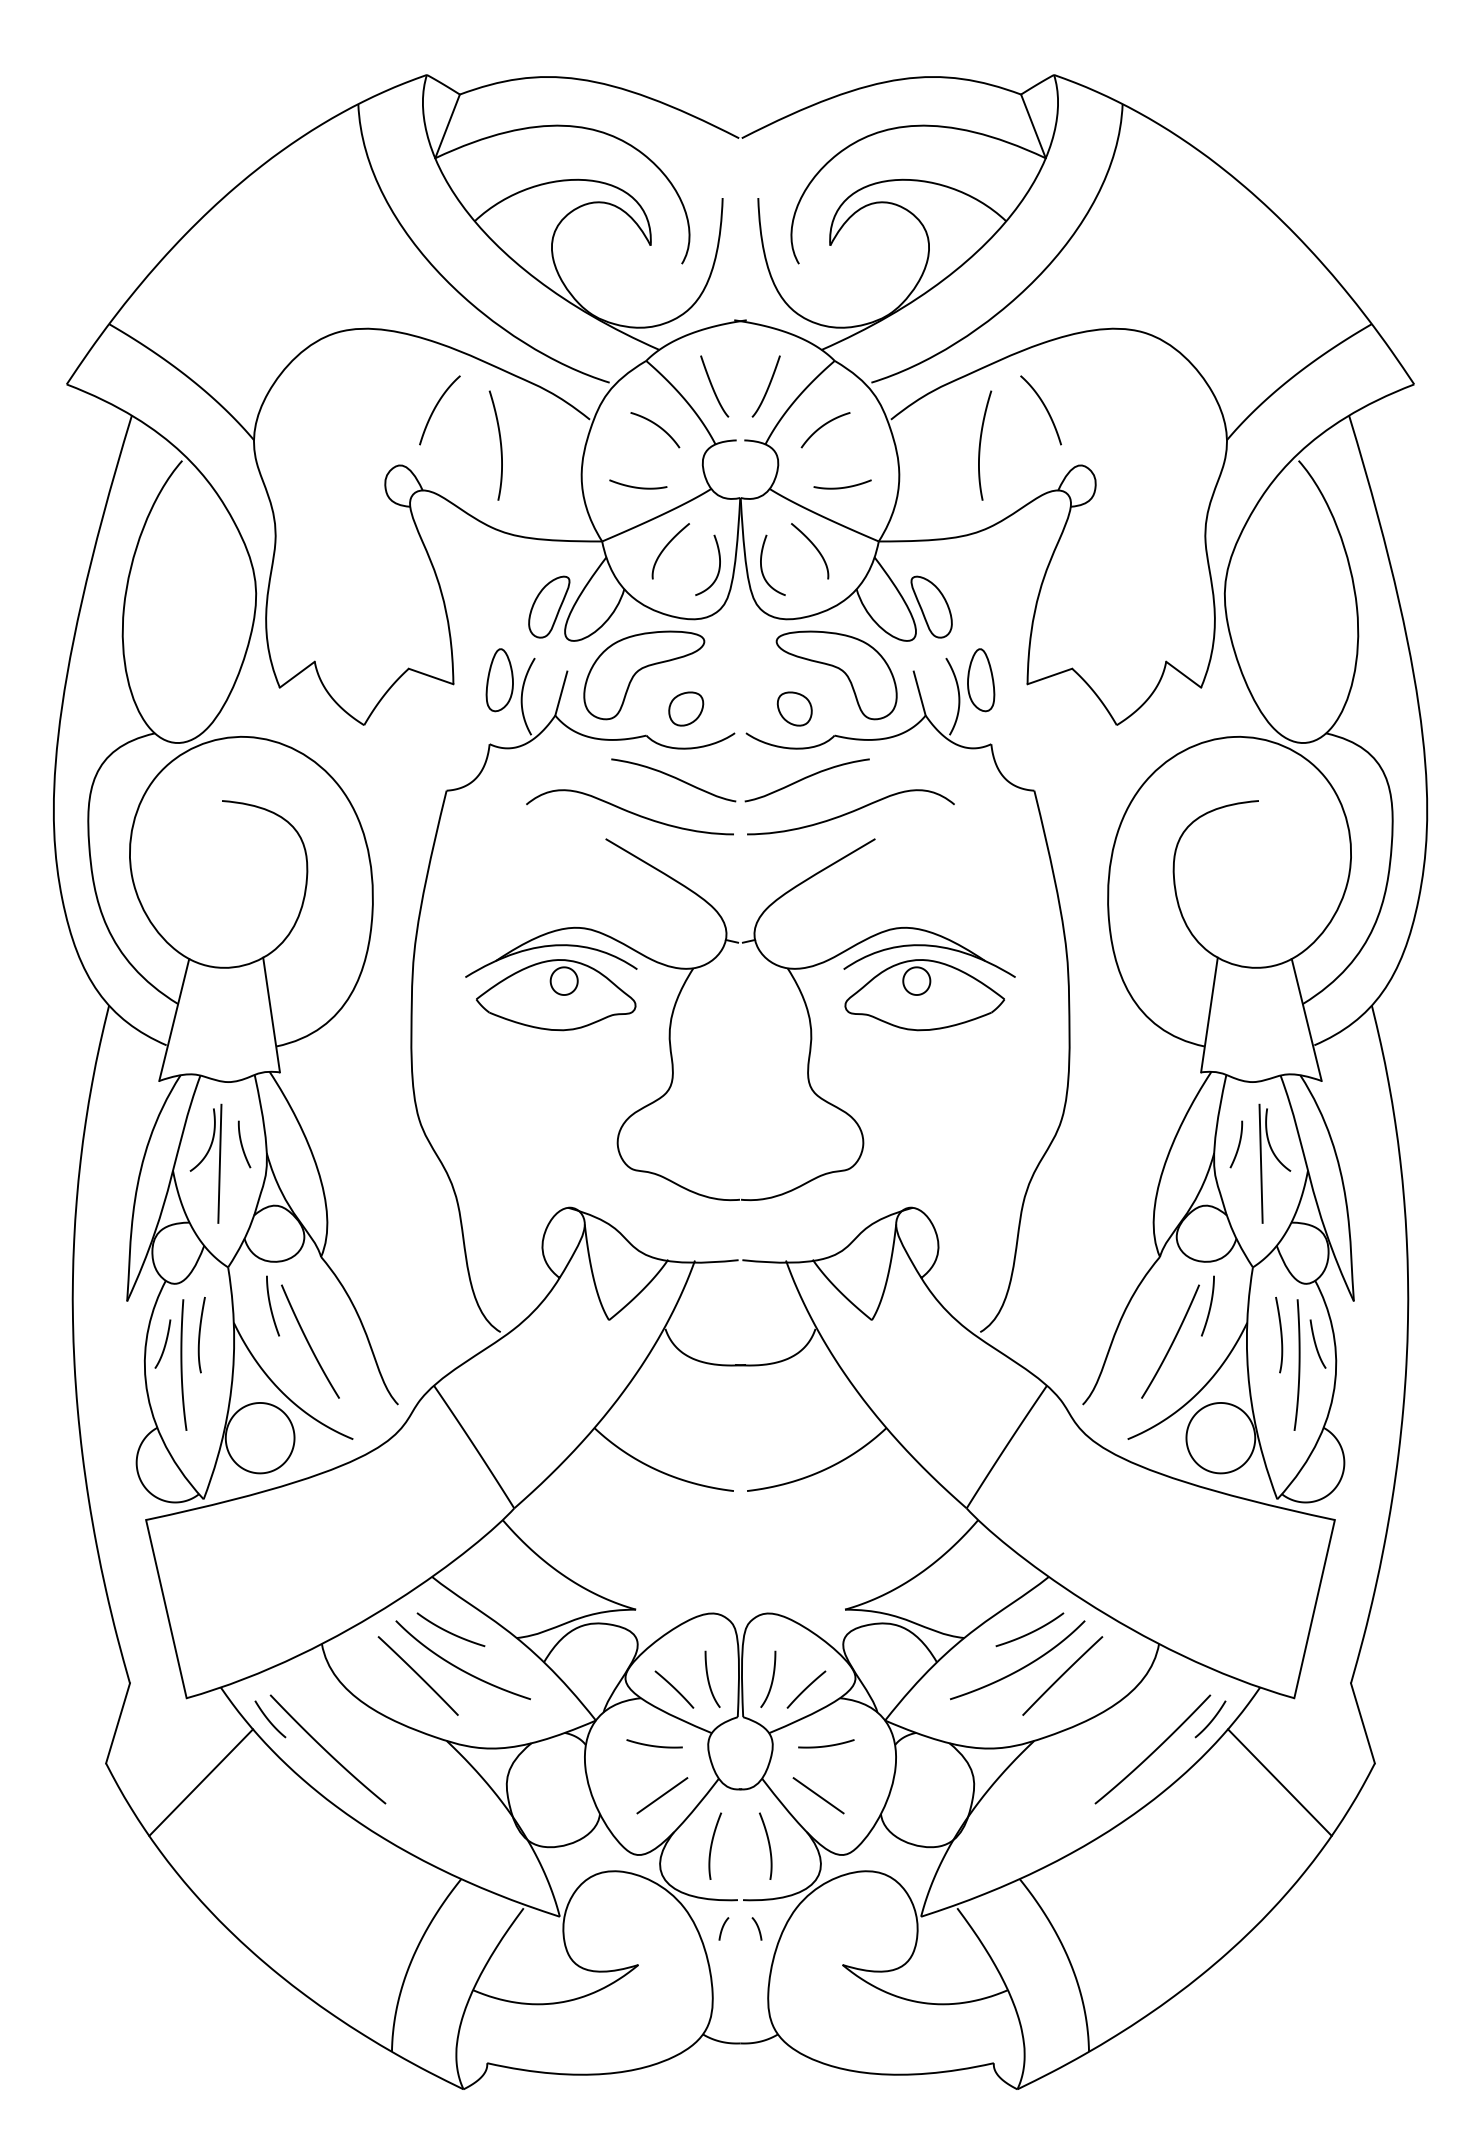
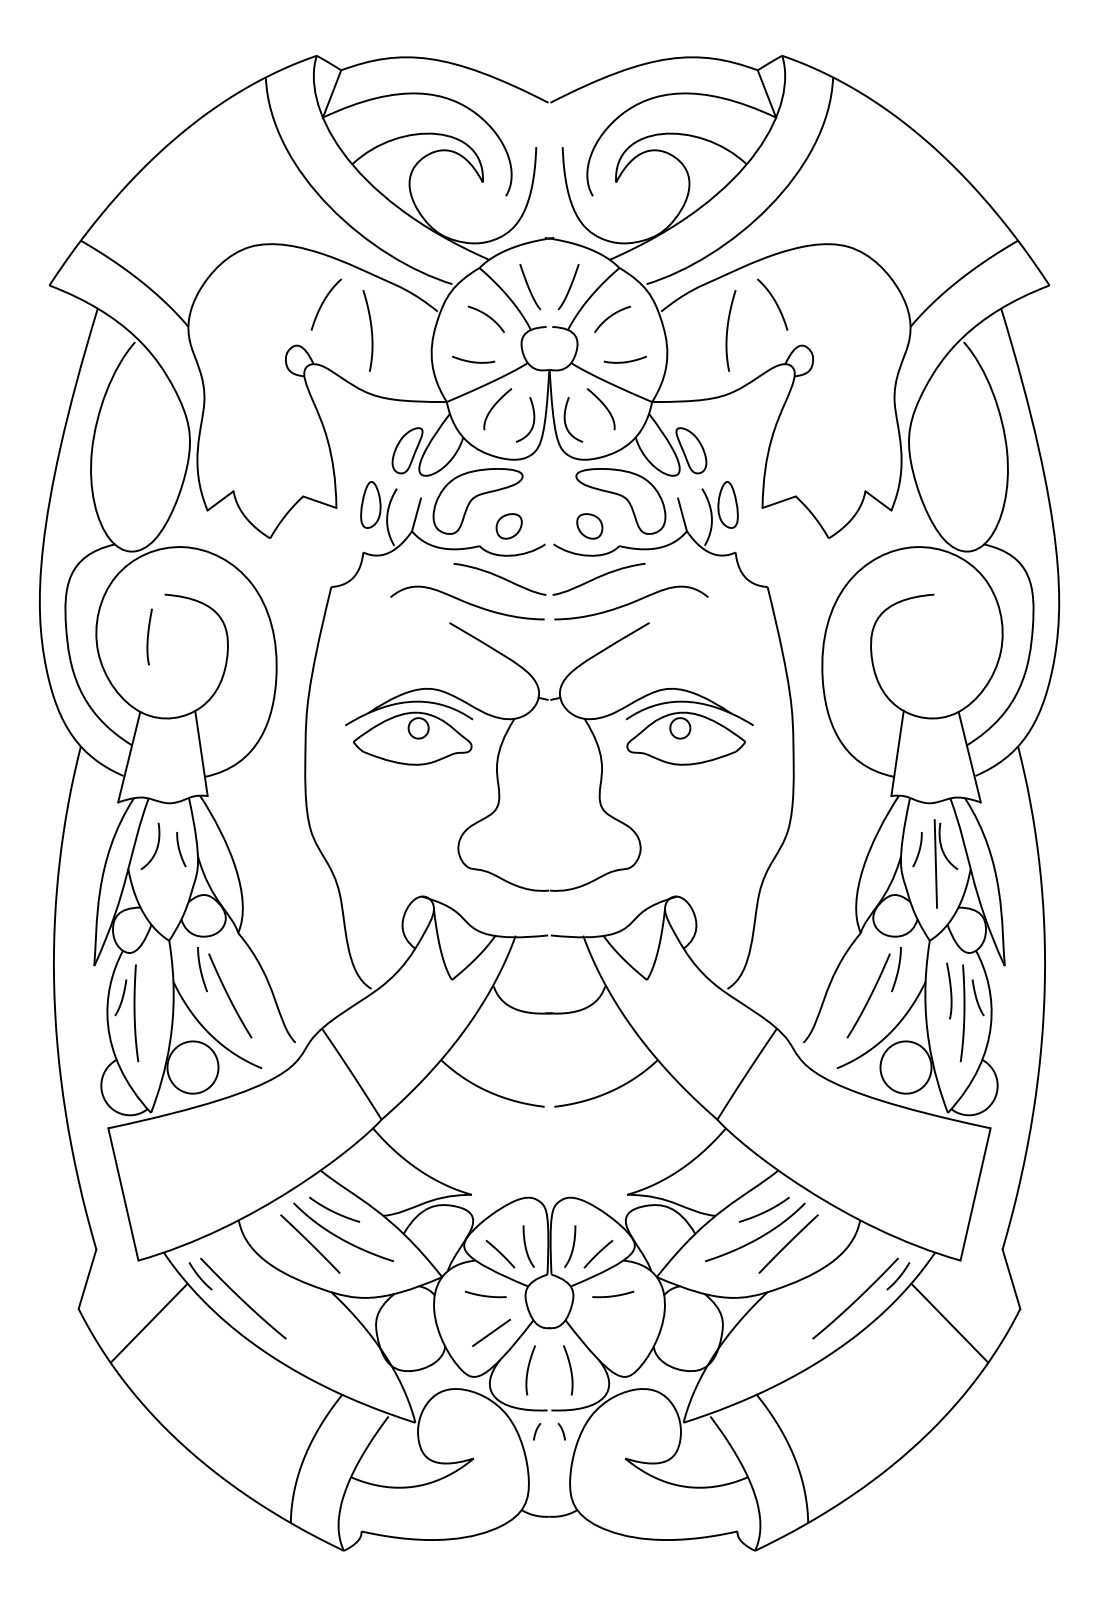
line: (219, 1163) -> (162, 863), removed
curve: (200, 1335) -> (148, 637), moved
line: (818, 1795) -> (607, 1332), removed

